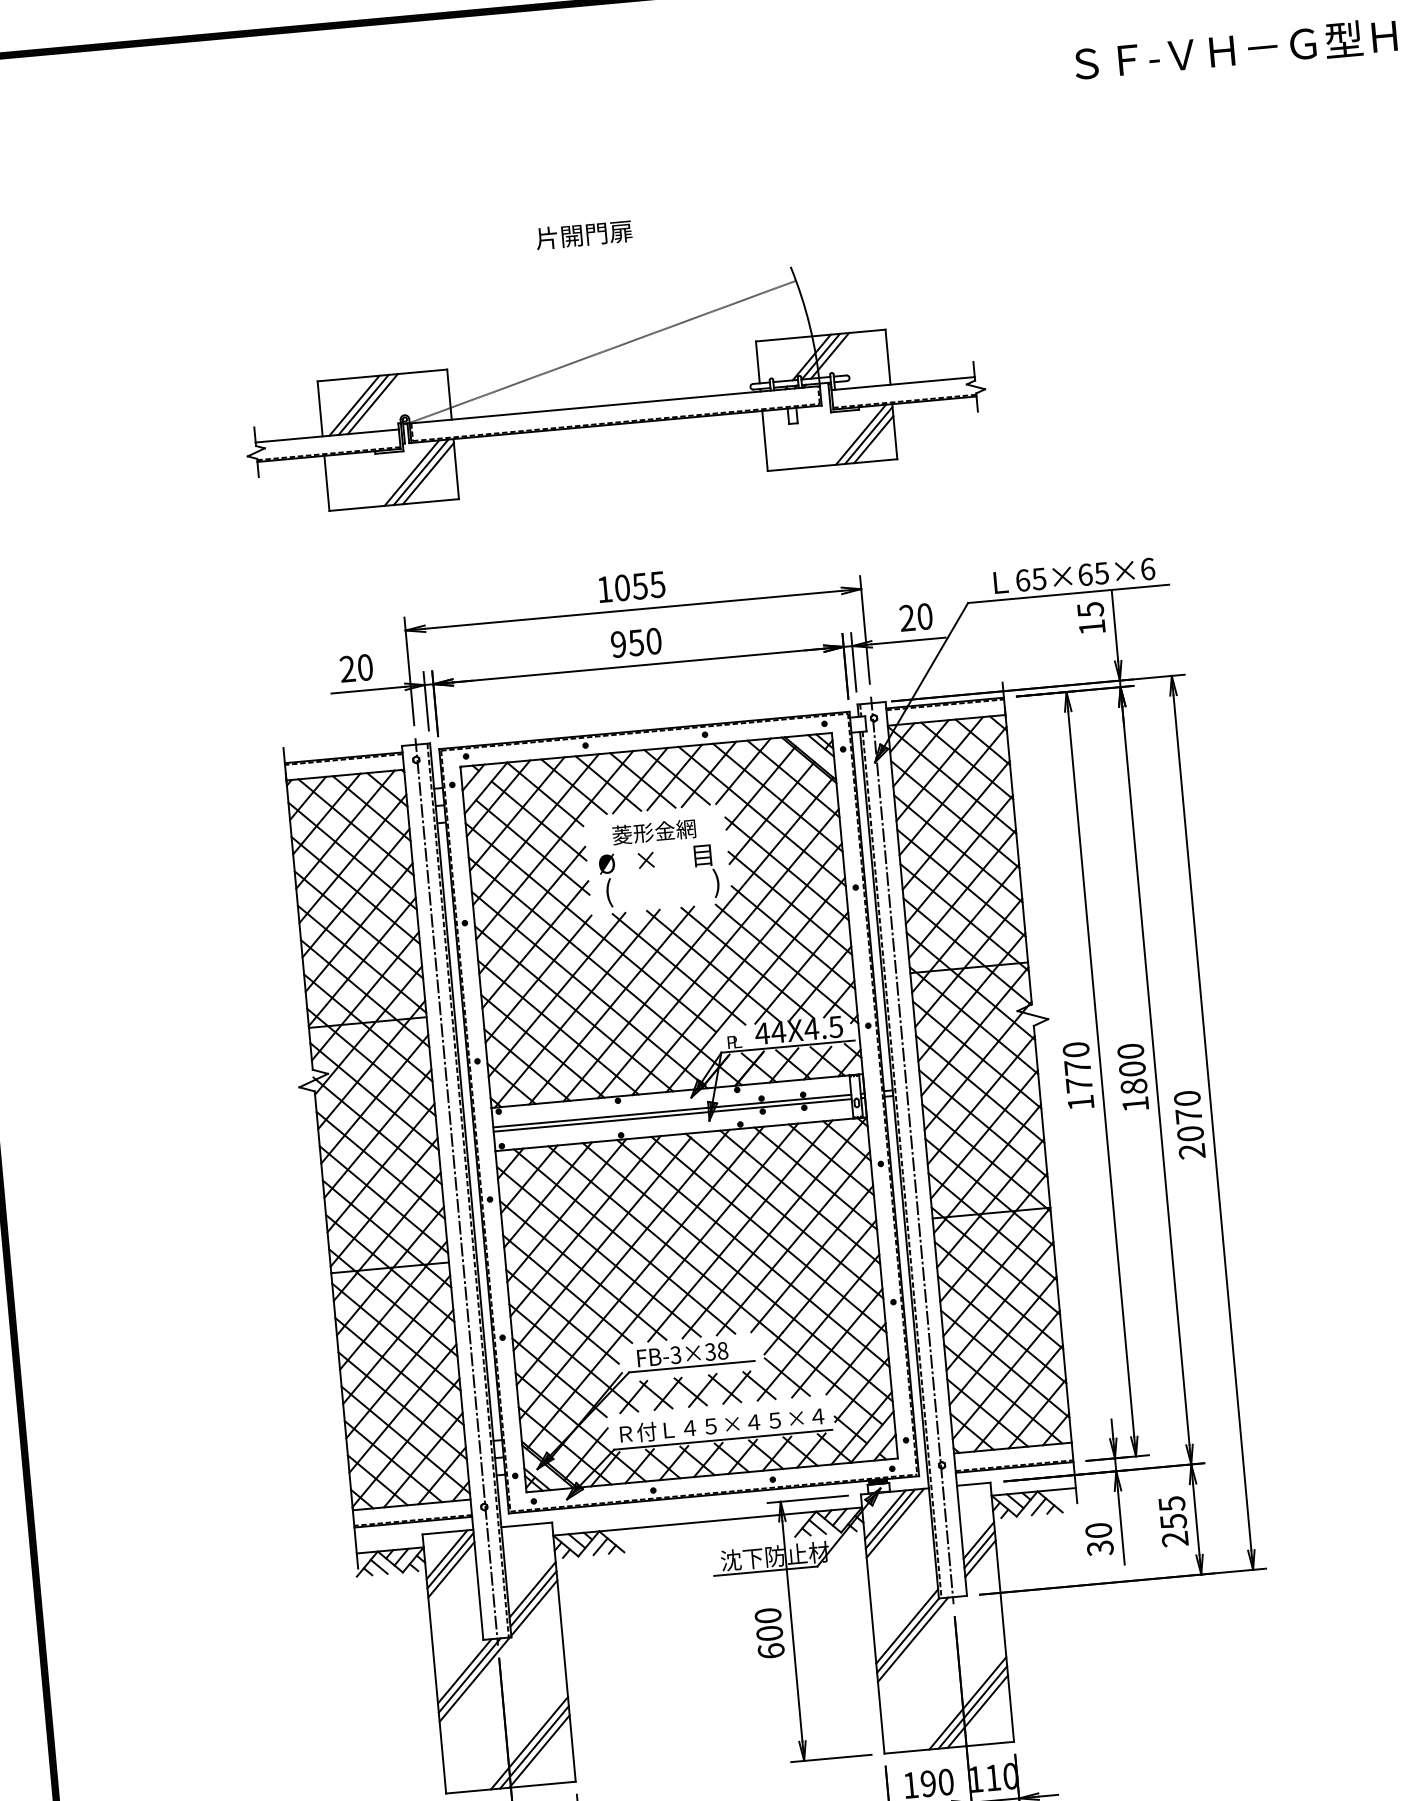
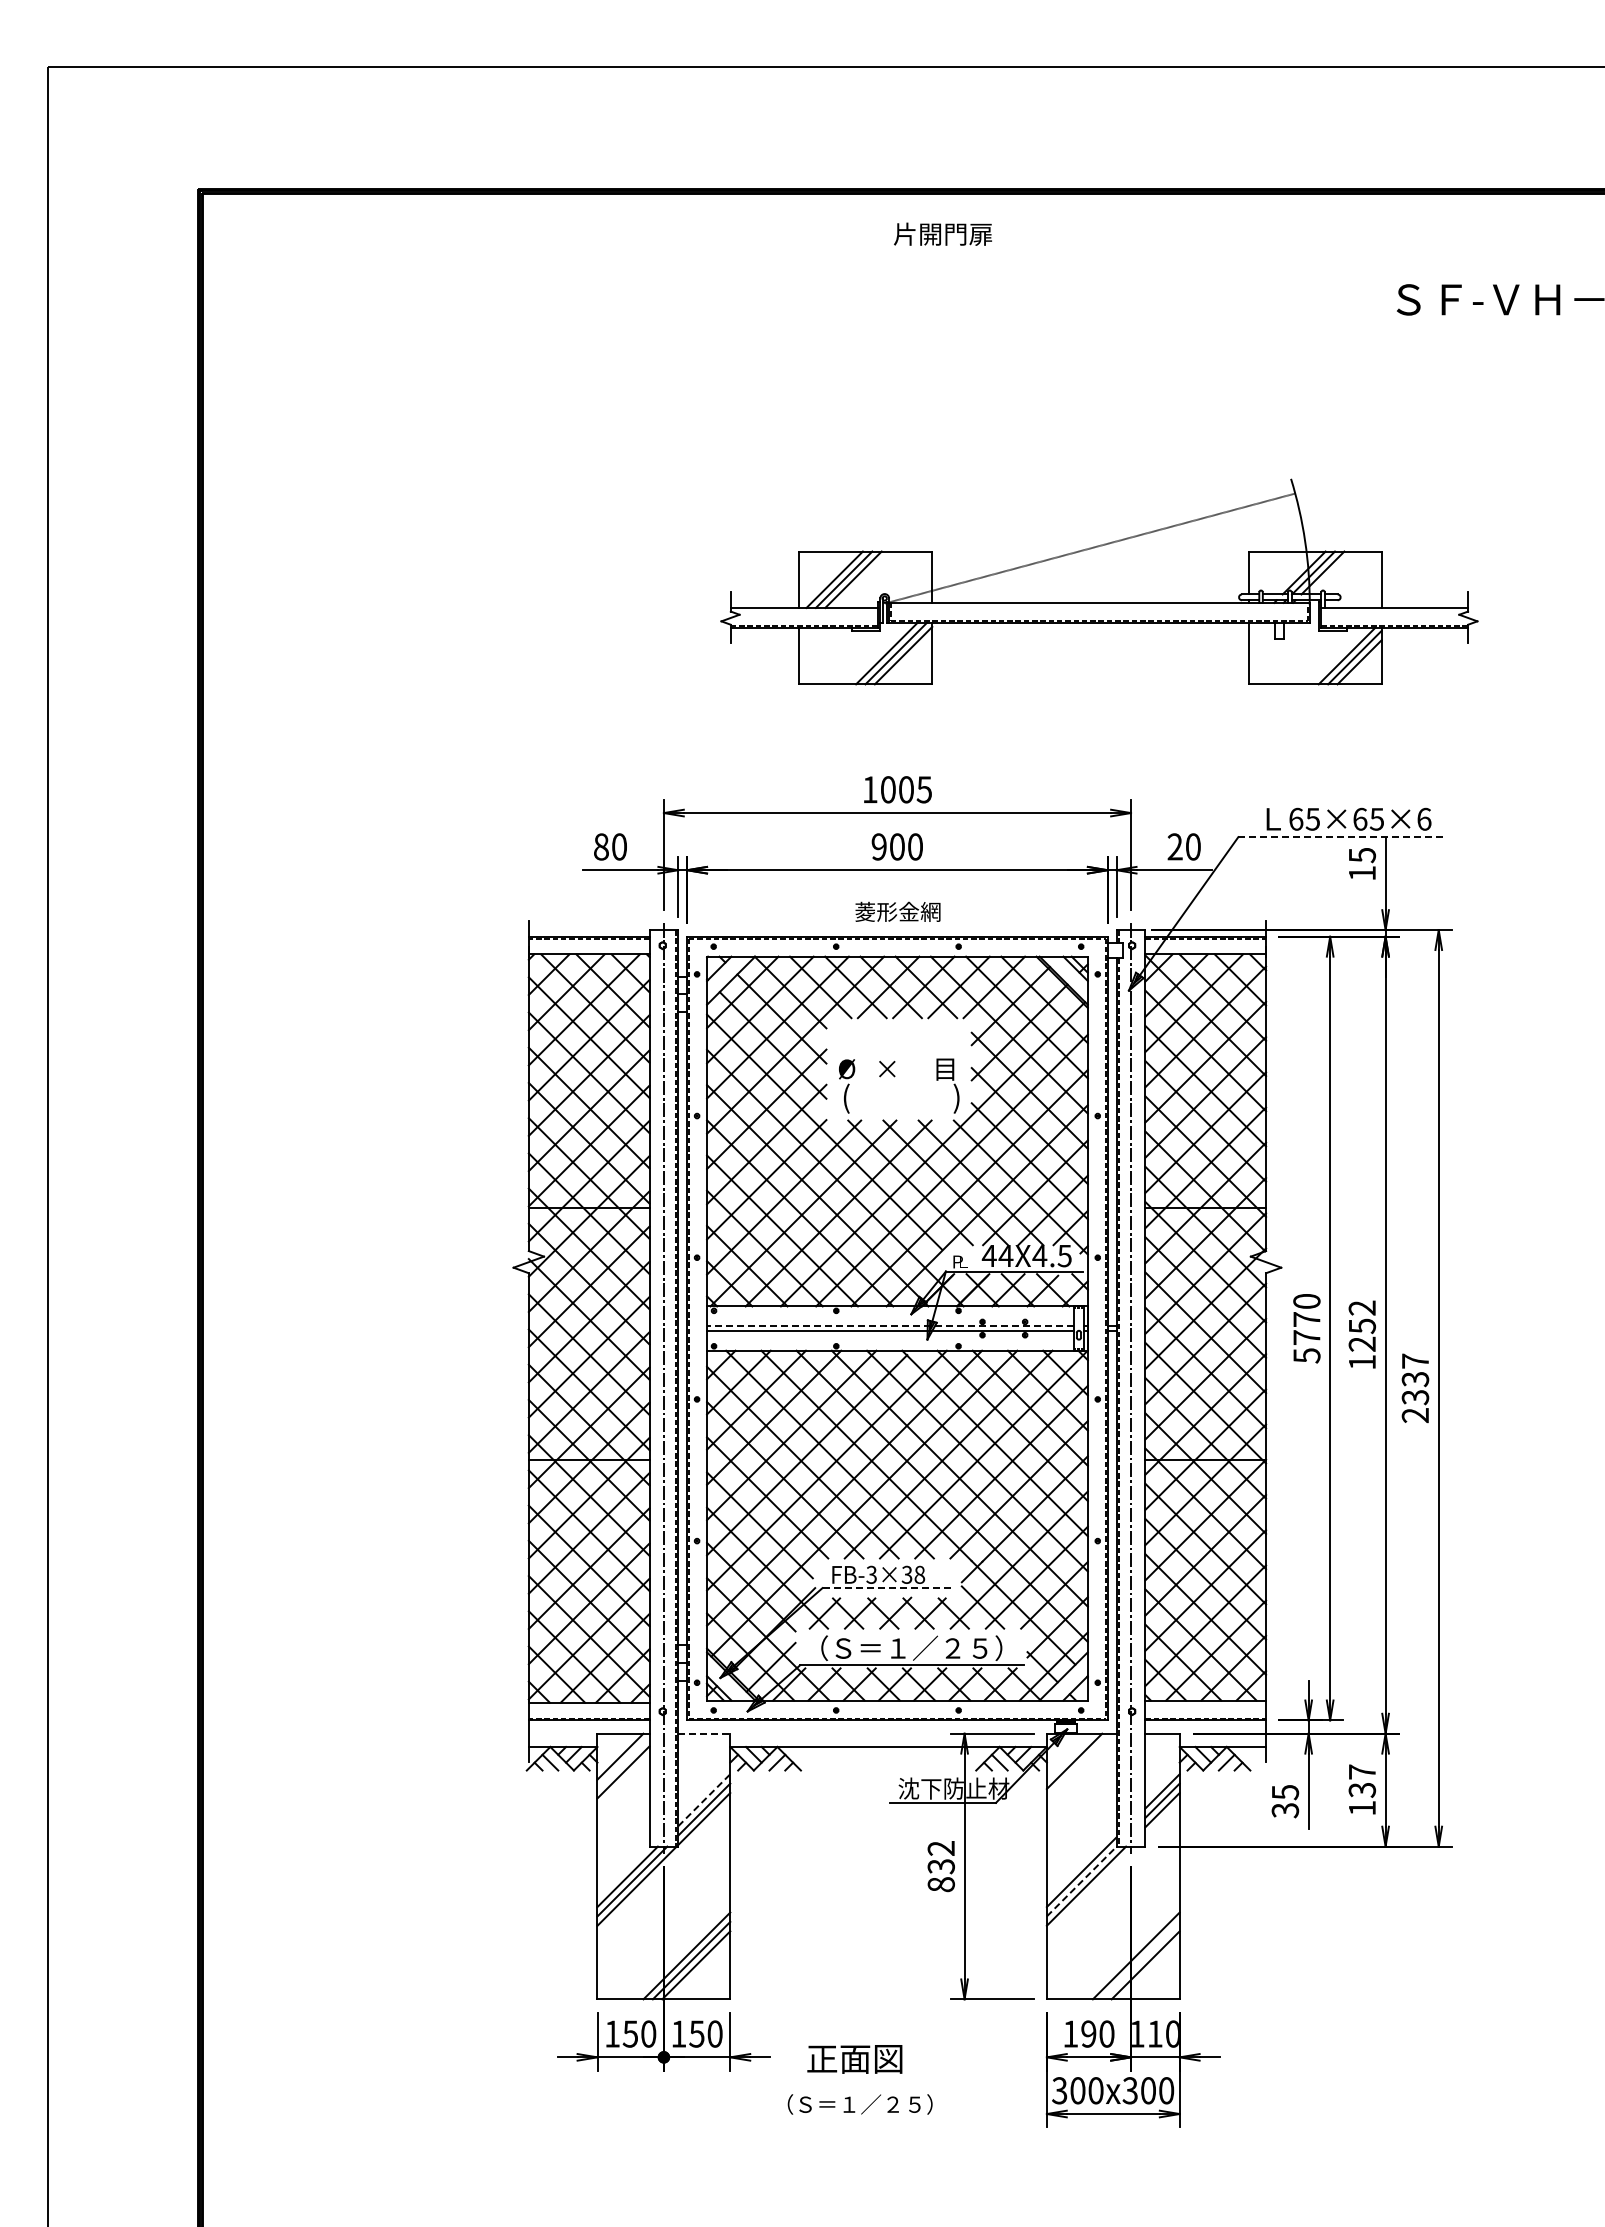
text: (583, 234) -> (942, 233), moved
part: (612, 383) -> (1099, 581), moved
text: (639, 586) -> (905, 789), 1055 -> 1005
line: (1068, 594) -> (1341, 837), solid -> dashed
text: (635, 642) -> (896, 846), 950 -> 900
text: (346, 668) -> (600, 846), 20 -> 80
text: (653, 831) -> (897, 911), moved
text: (1132, 1068) -> (1362, 1325), 1800 -> 1252
text: (1080, 1102) -> (1306, 1355), 1770 -> 5770
line: (672, 1111) -> (890, 1326), solid -> dashed
text: (1189, 1116) -> (1415, 1379), 2070 -> 2337
line: (692, 1367) -> (887, 1588), solid -> dashed
text: (721, 1422) -> (911, 1647), Ｒ付Ｌ４５×４５×４ -> （Ｓ＝１／２５）
line: (884, 1514) -> (1069, 1756), removed
text: (1173, 1520) -> (1362, 1789), 255 -> 137
line: (894, 1522) -> (1078, 1765), removed
line: (526, 1524) -> (704, 1733), solid -> dashed
text: (1097, 1530) -> (1284, 1792), 30 -> 35
line: (450, 1561) -> (623, 1763), removed
line: (532, 1590) -> (704, 1800), solid -> dashed
text: (768, 1633) -> (940, 1866), 600 -> 832
line: (908, 1635) -> (1082, 1881), solid -> dashed
line: (972, 1707) -> (1140, 1960), removed

